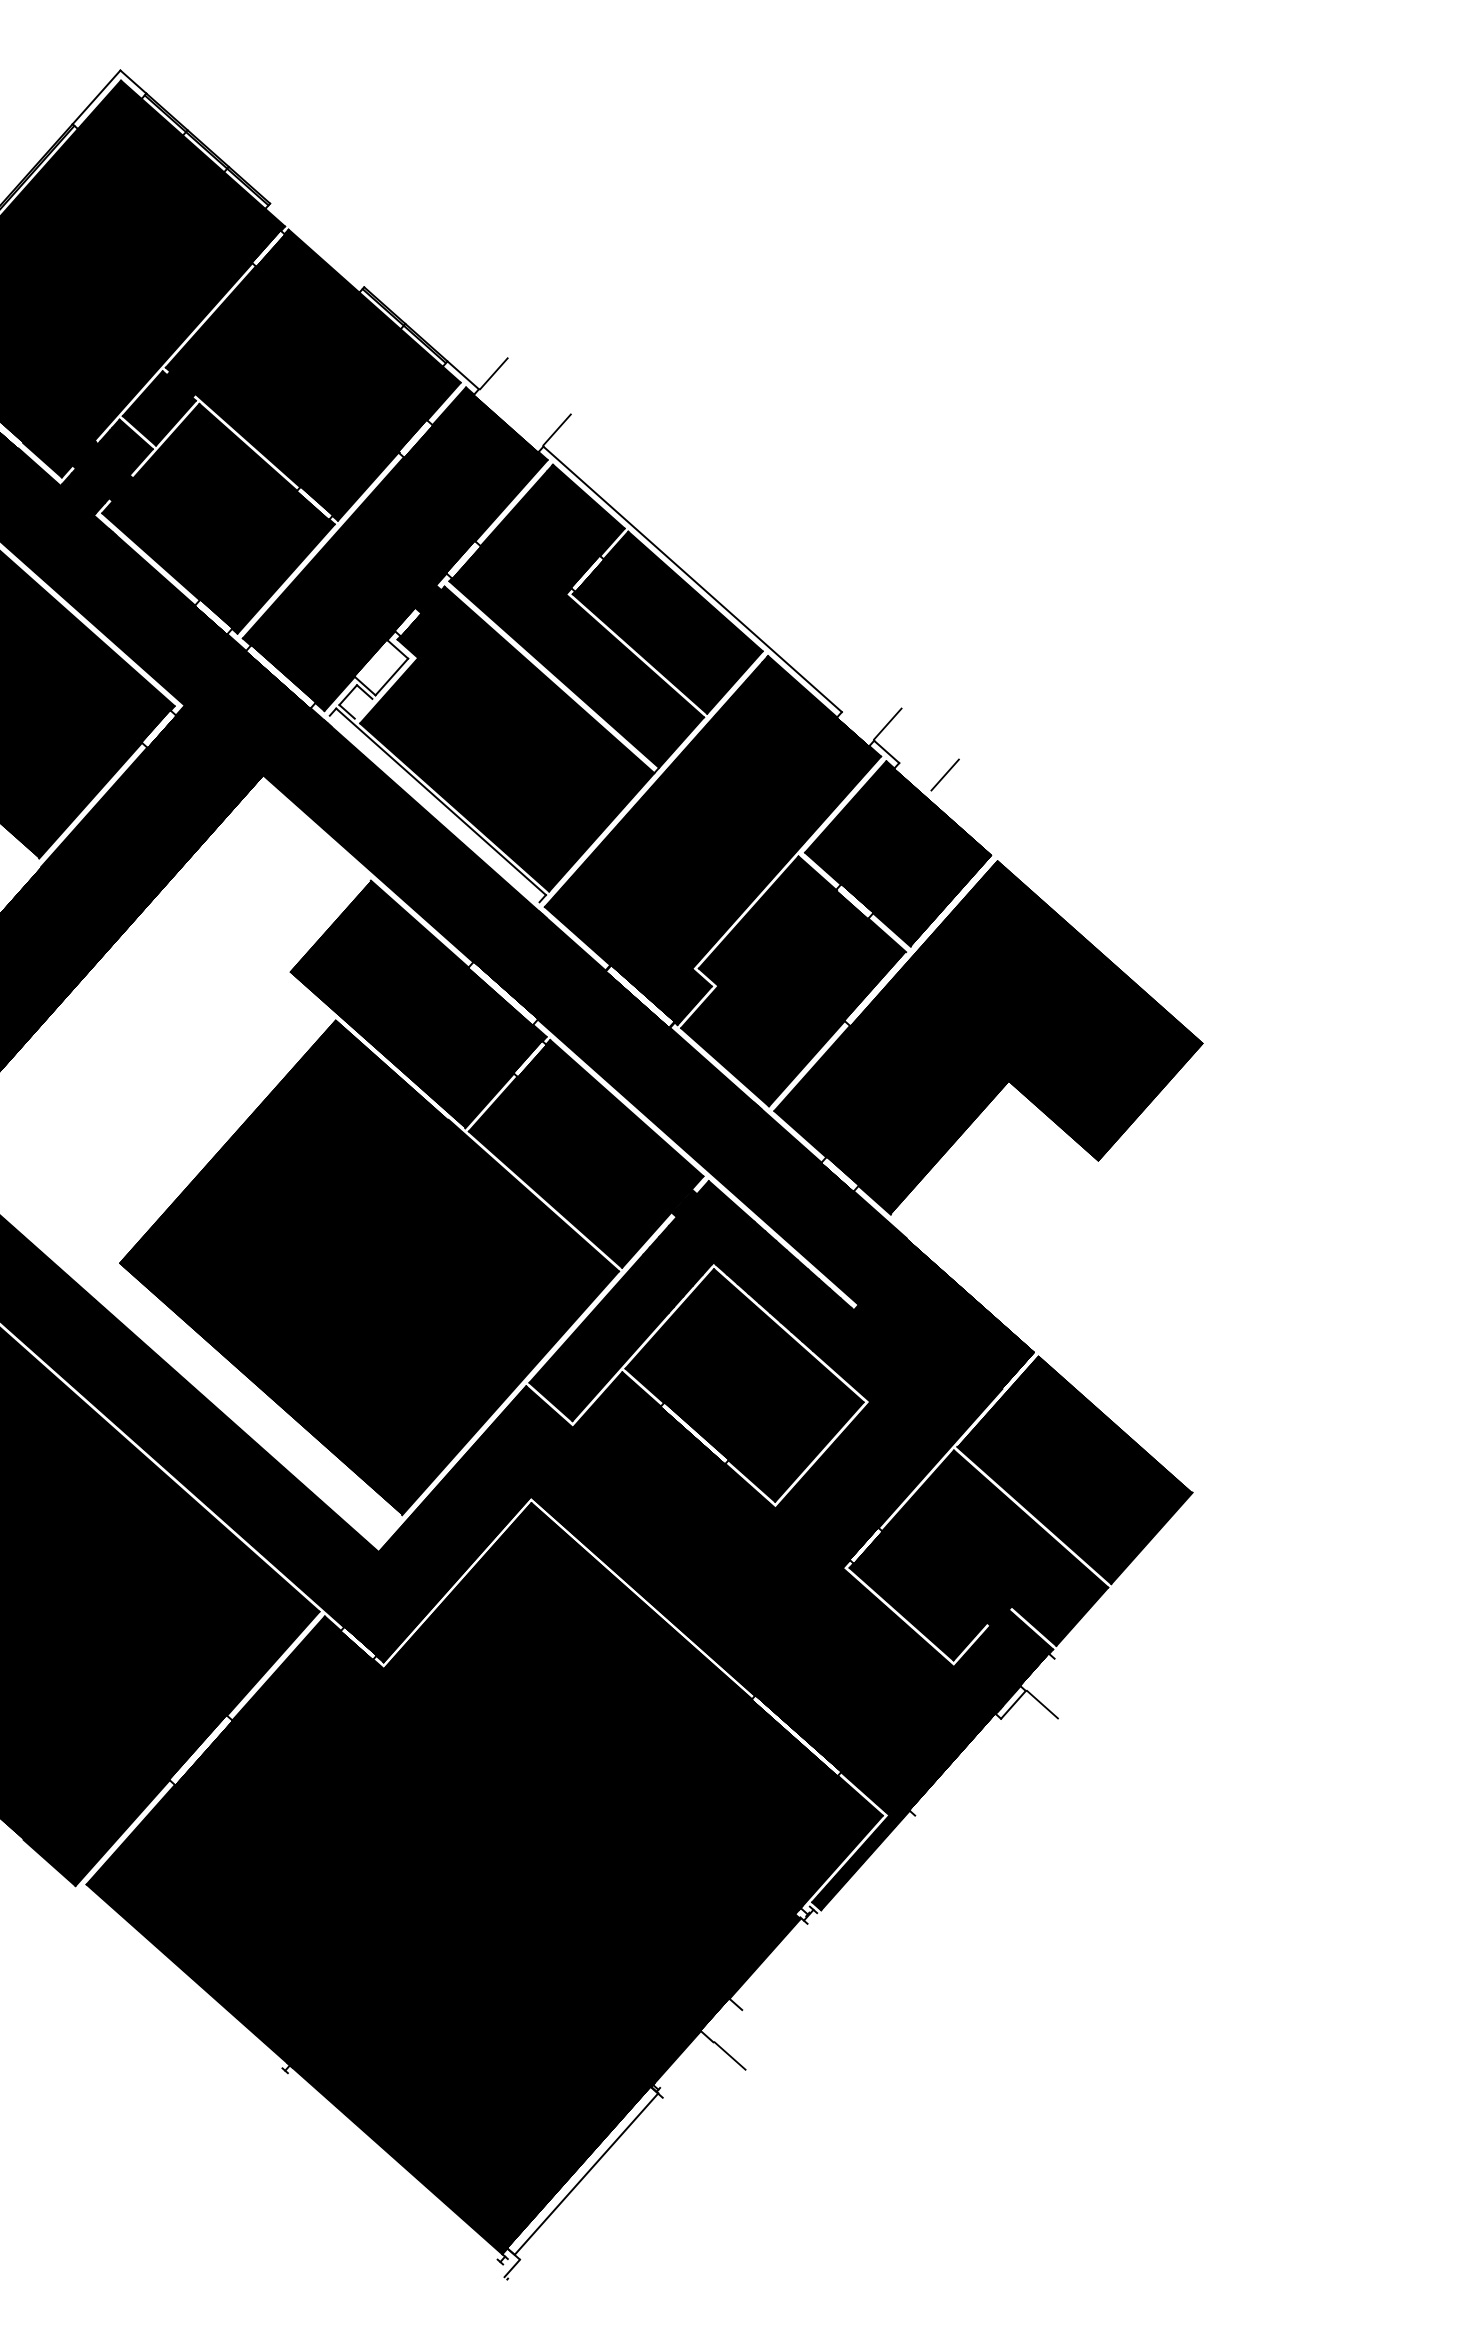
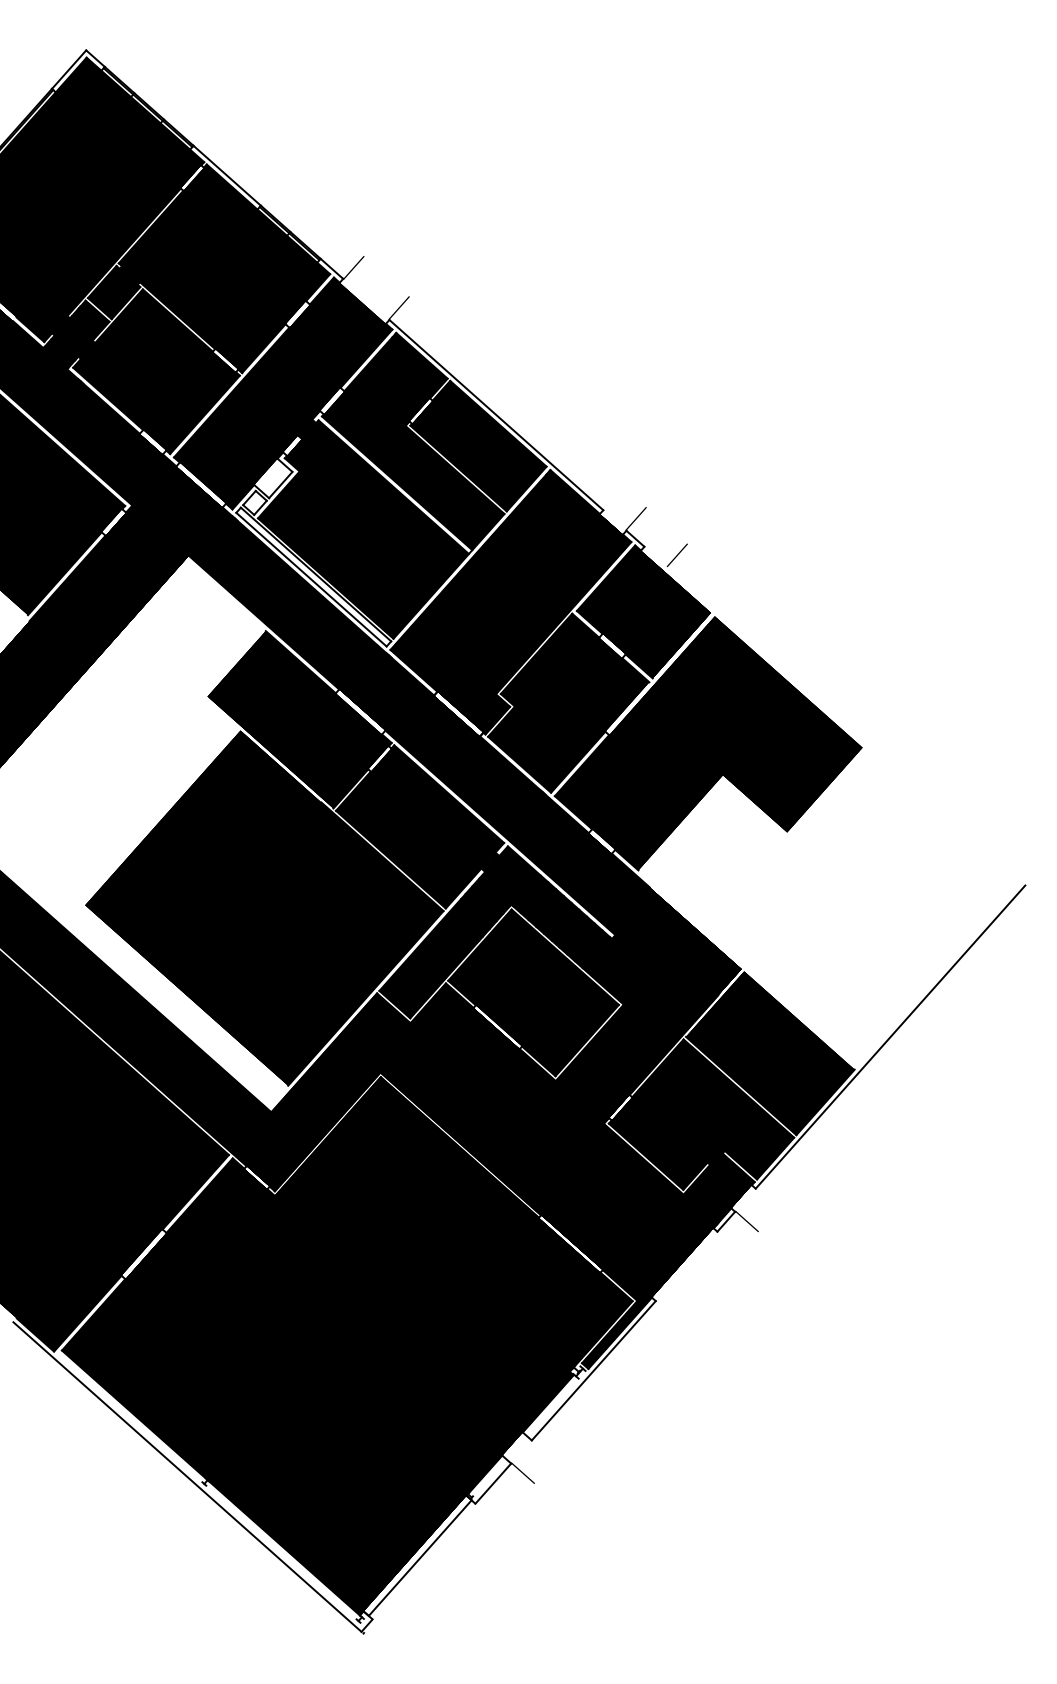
line: (317, 245) -> (227, 175), added
line: (363, 708) -> (260, 507), added
line: (434, 808) -> (311, 579), added
line: (1242, 1446) -> (890, 1036), added
line: (828, 1912) -> (593, 1370), added
line: (261, 2061) -> (187, 1477), added
line: (688, 2070) -> (493, 1483), added

